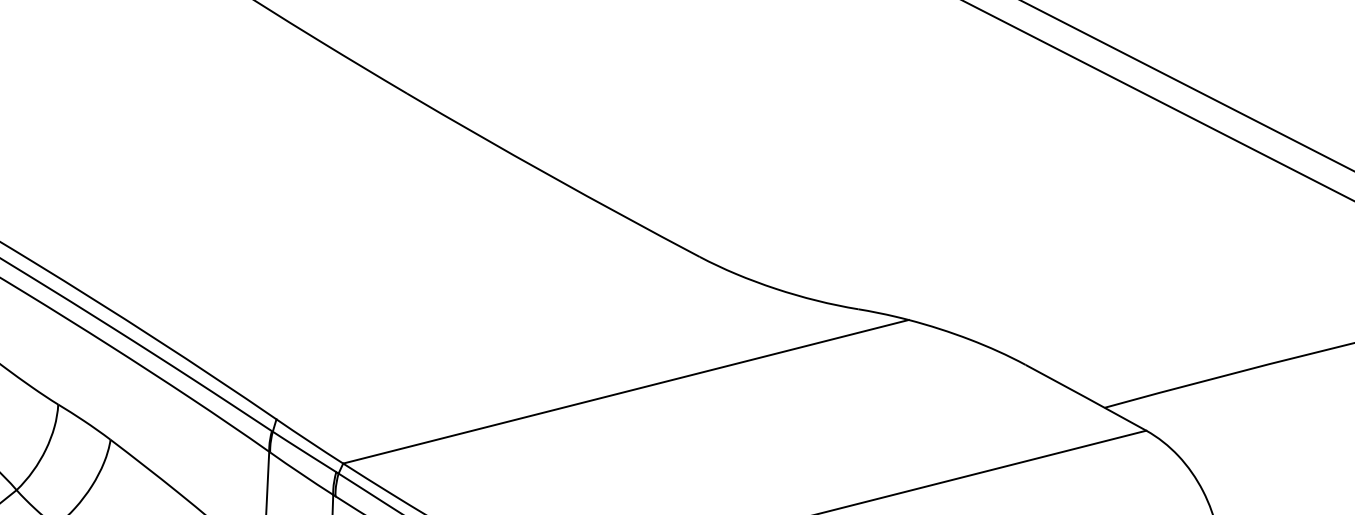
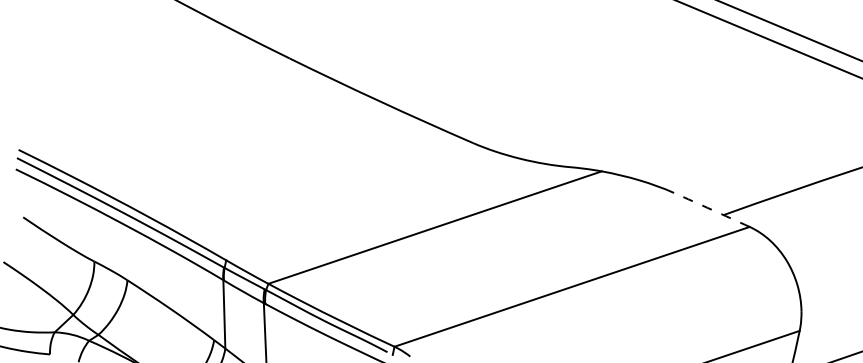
arc: (1085, 397) -> (711, 209), solid -> dashed

